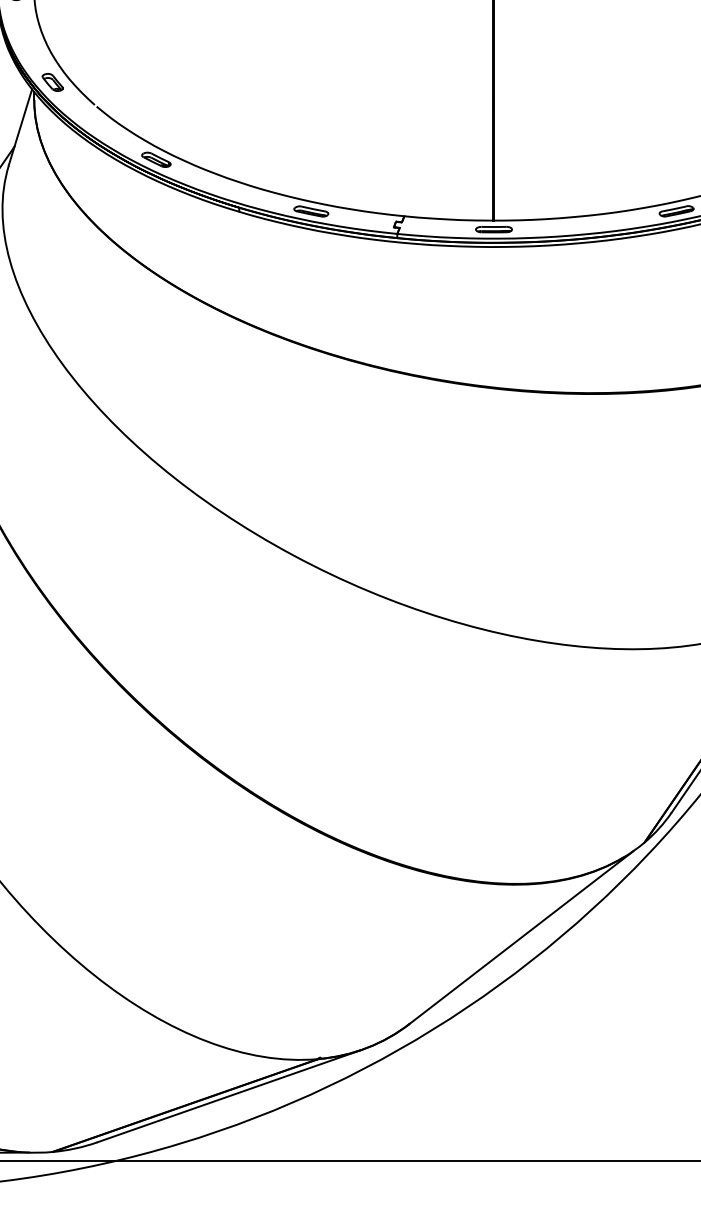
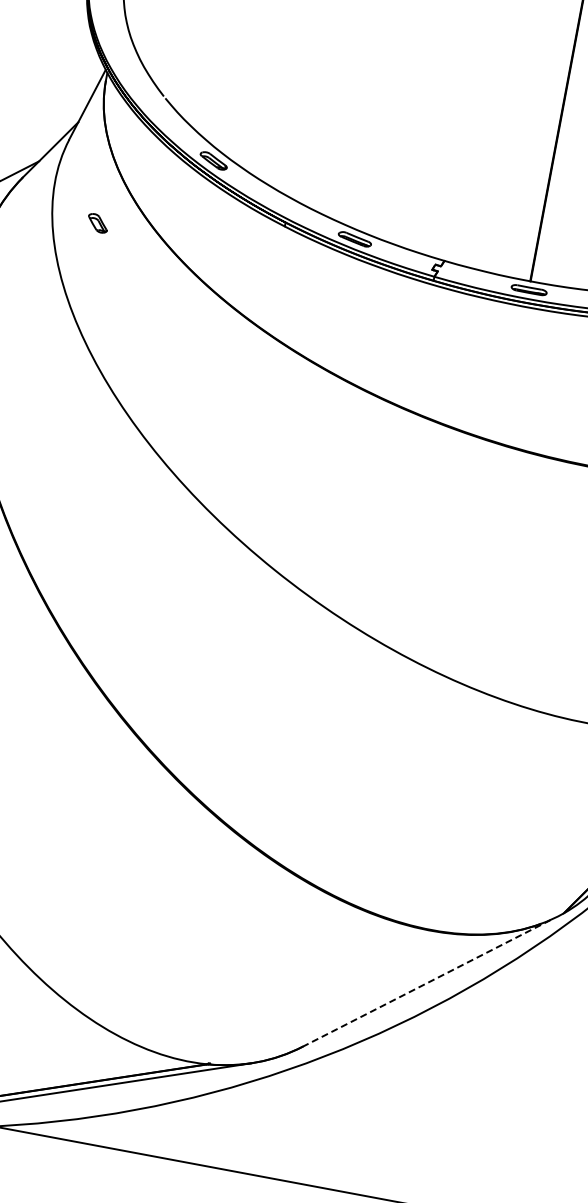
part: (52, 82) -> (97, 223), moved
line: (521, 937) -> (427, 983), solid -> dashed

